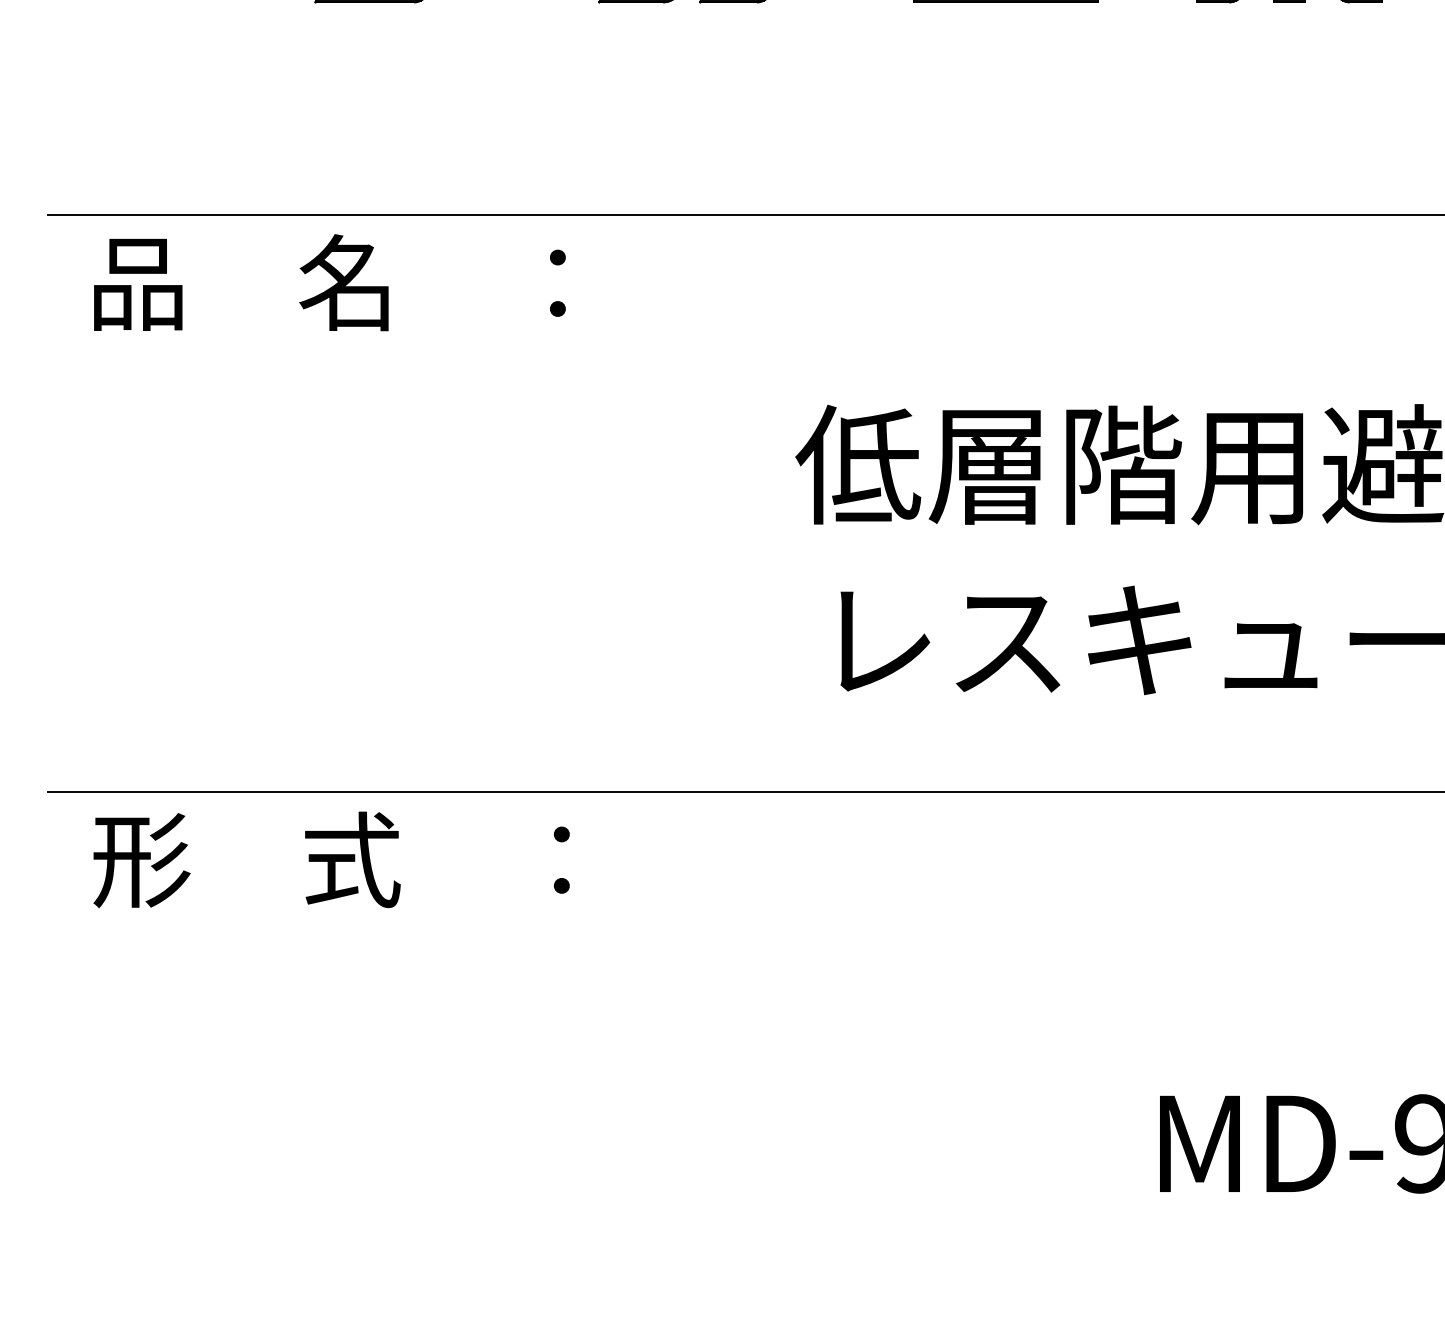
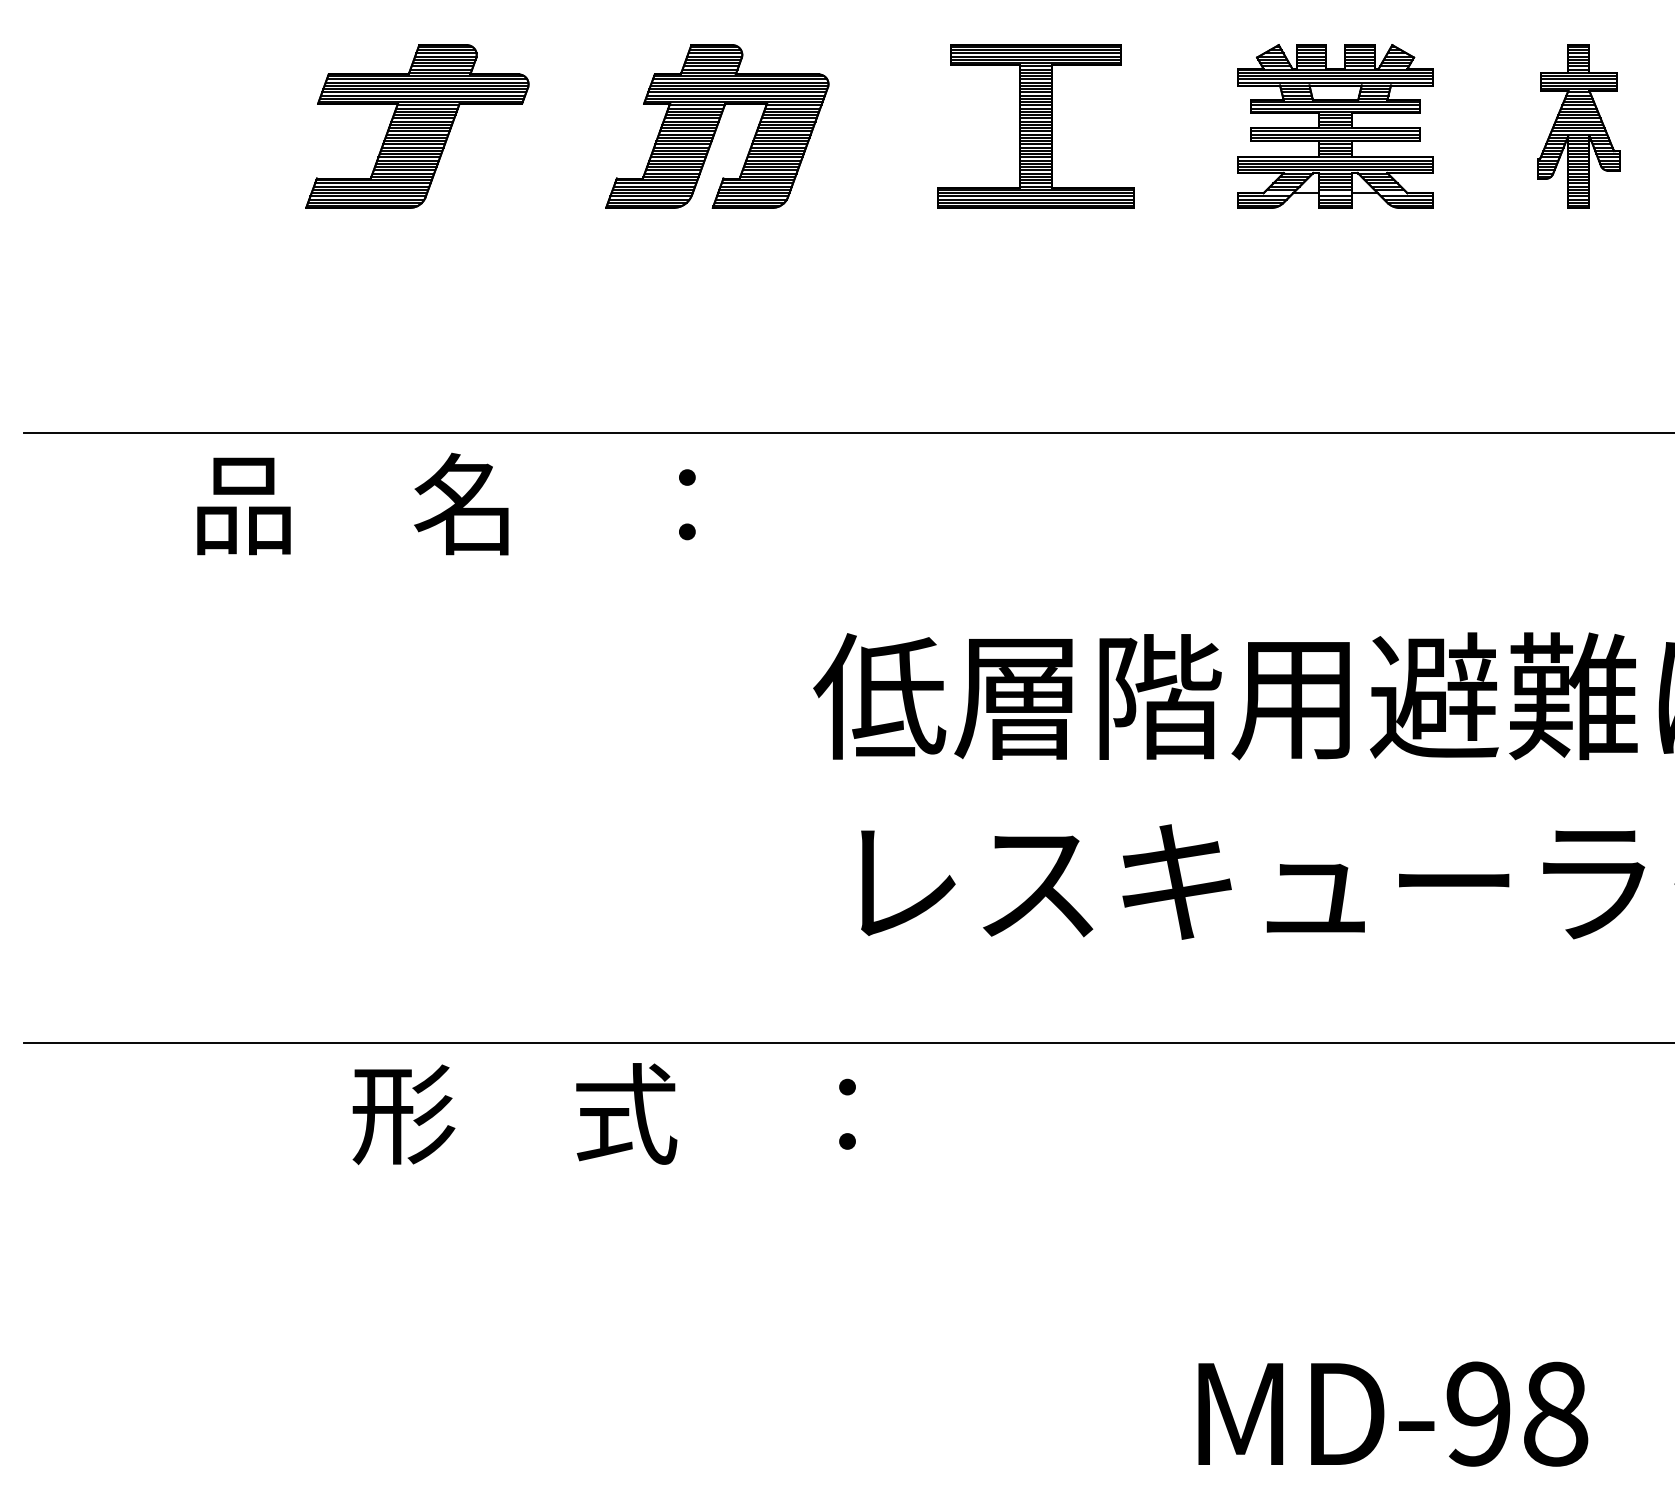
text: (329, 282) -> (446, 503), moved
text: (330, 860) -> (603, 1114), moved

